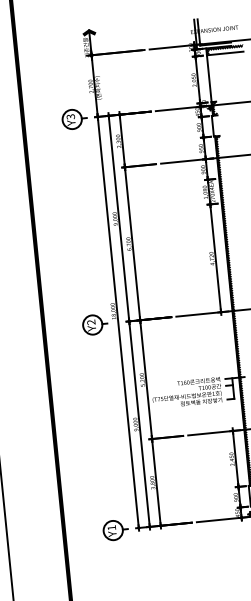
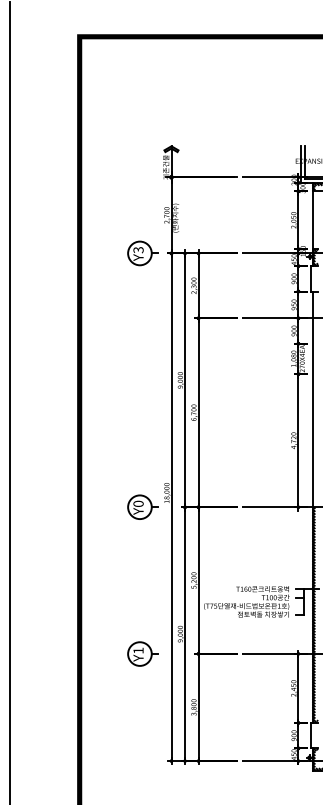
hatch: (226, 223) -> (315, 399), removed
text: (91, 322) -> (138, 503), Y2 -> Y0
part: (115, 529) -> (142, 653), moved

